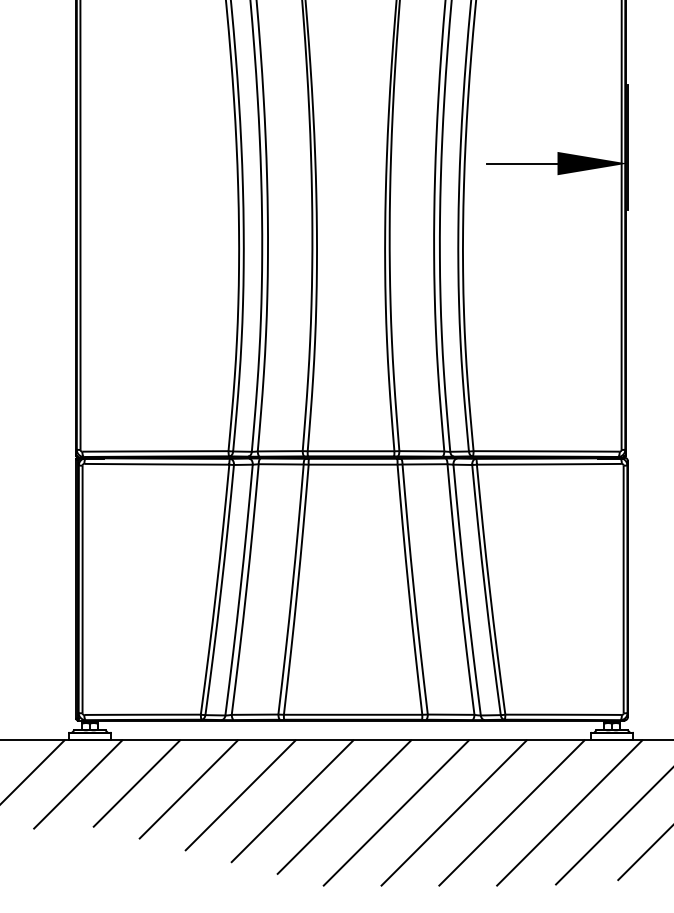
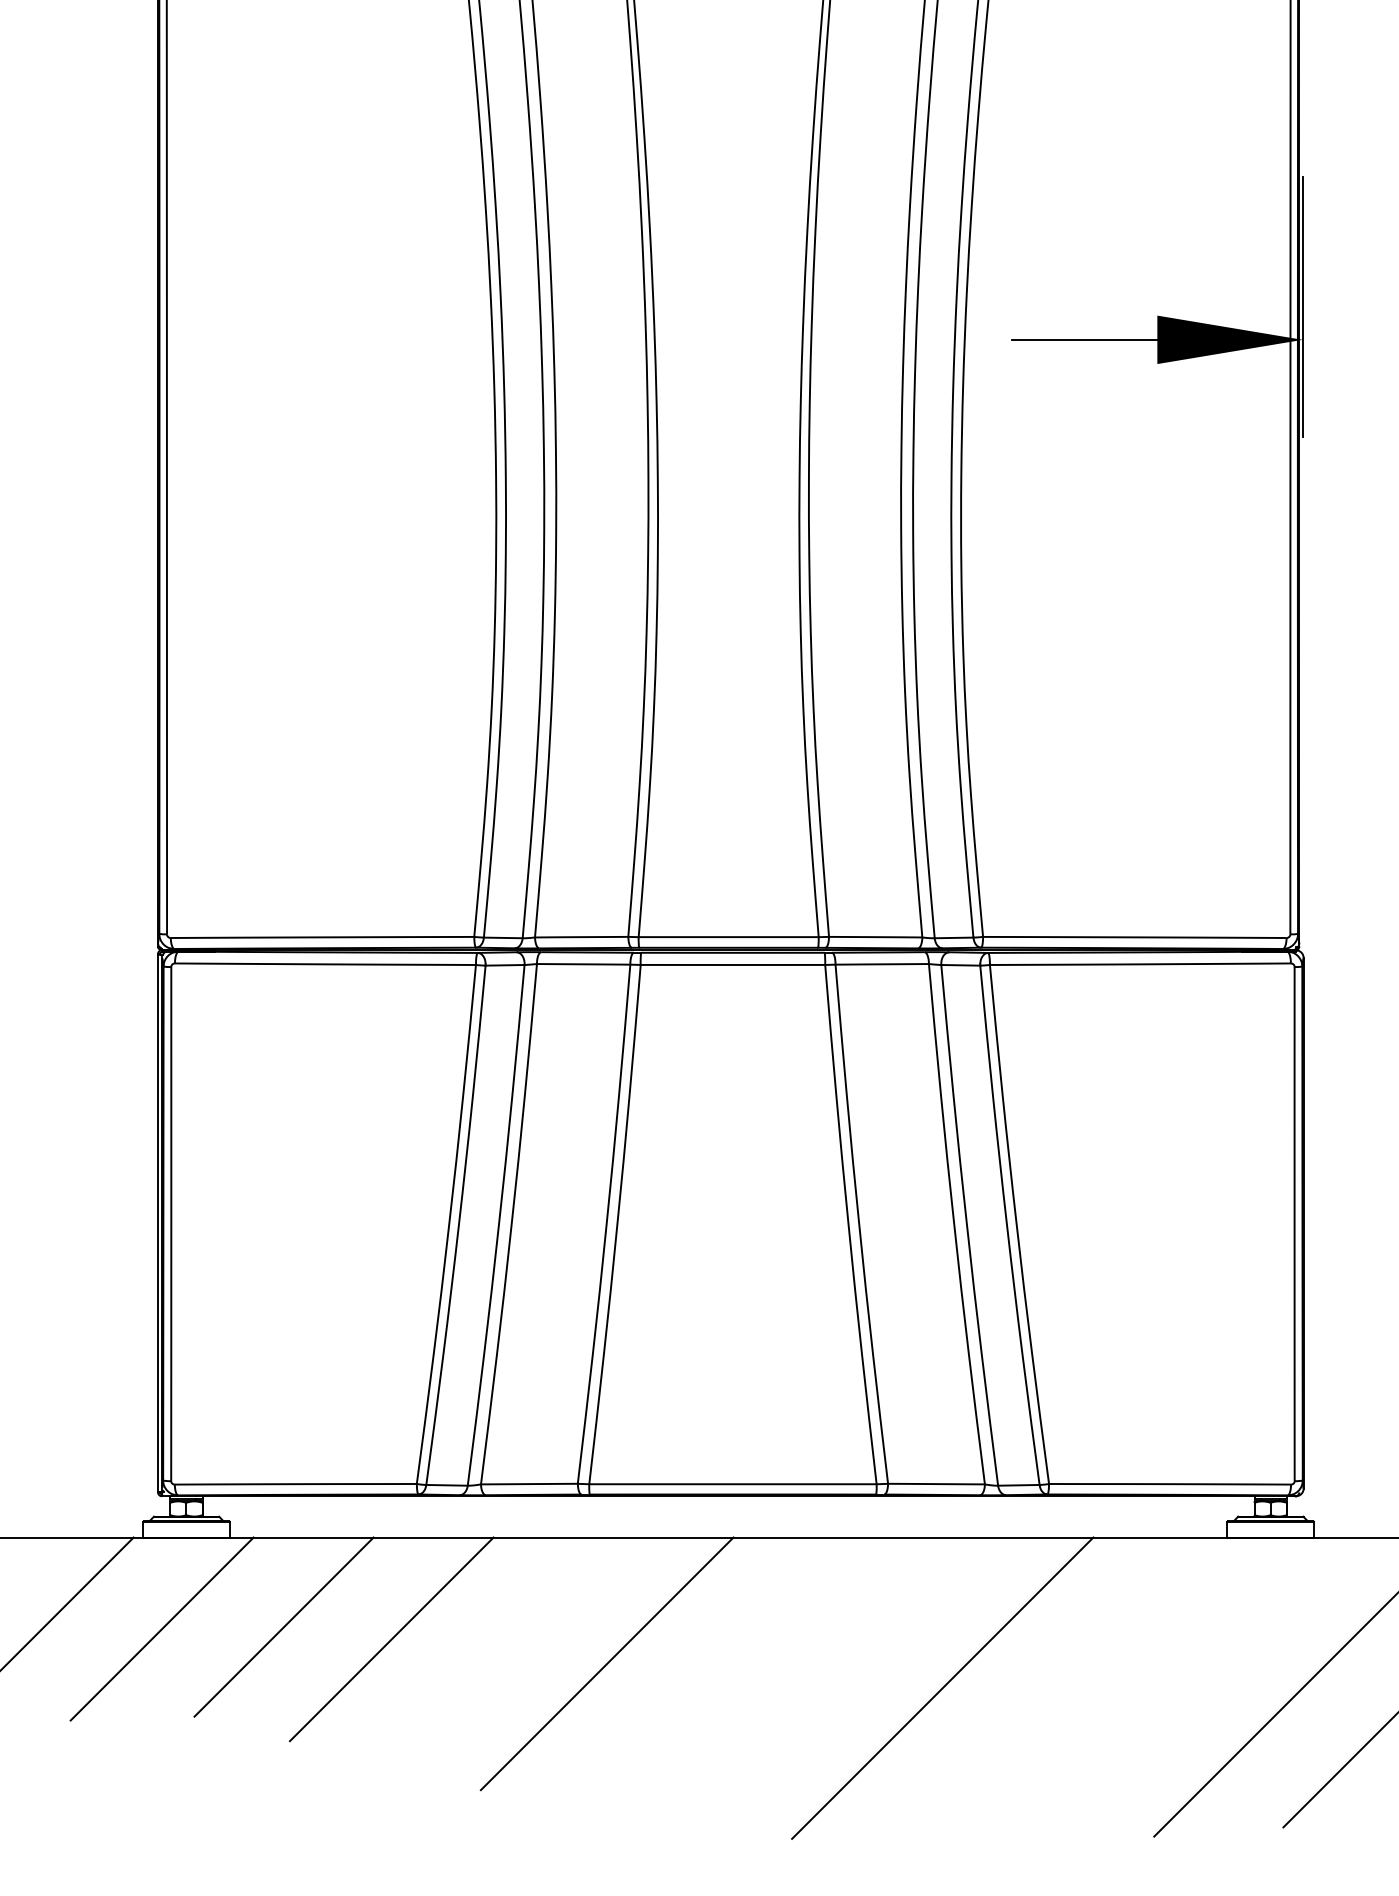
line: (240, 795) -> (499, 1651), removed
line: (344, 806) -> (715, 1674), removed
line: (395, 812) -> (820, 1687), removed
line: (511, 812) -> (1061, 1687), removed
line: (569, 812) -> (1182, 1687), removed

